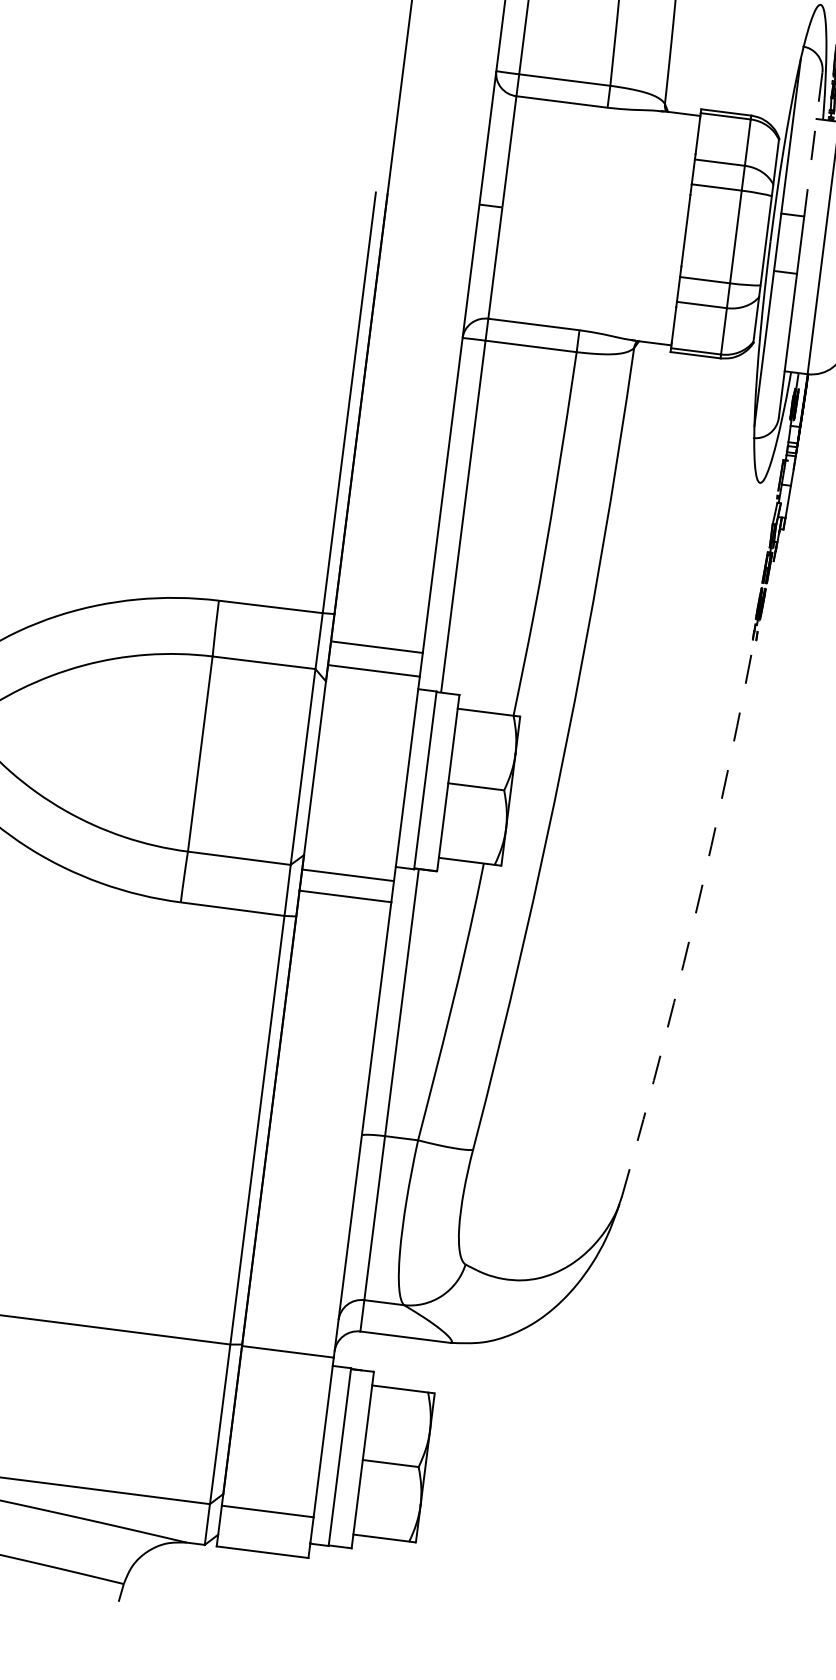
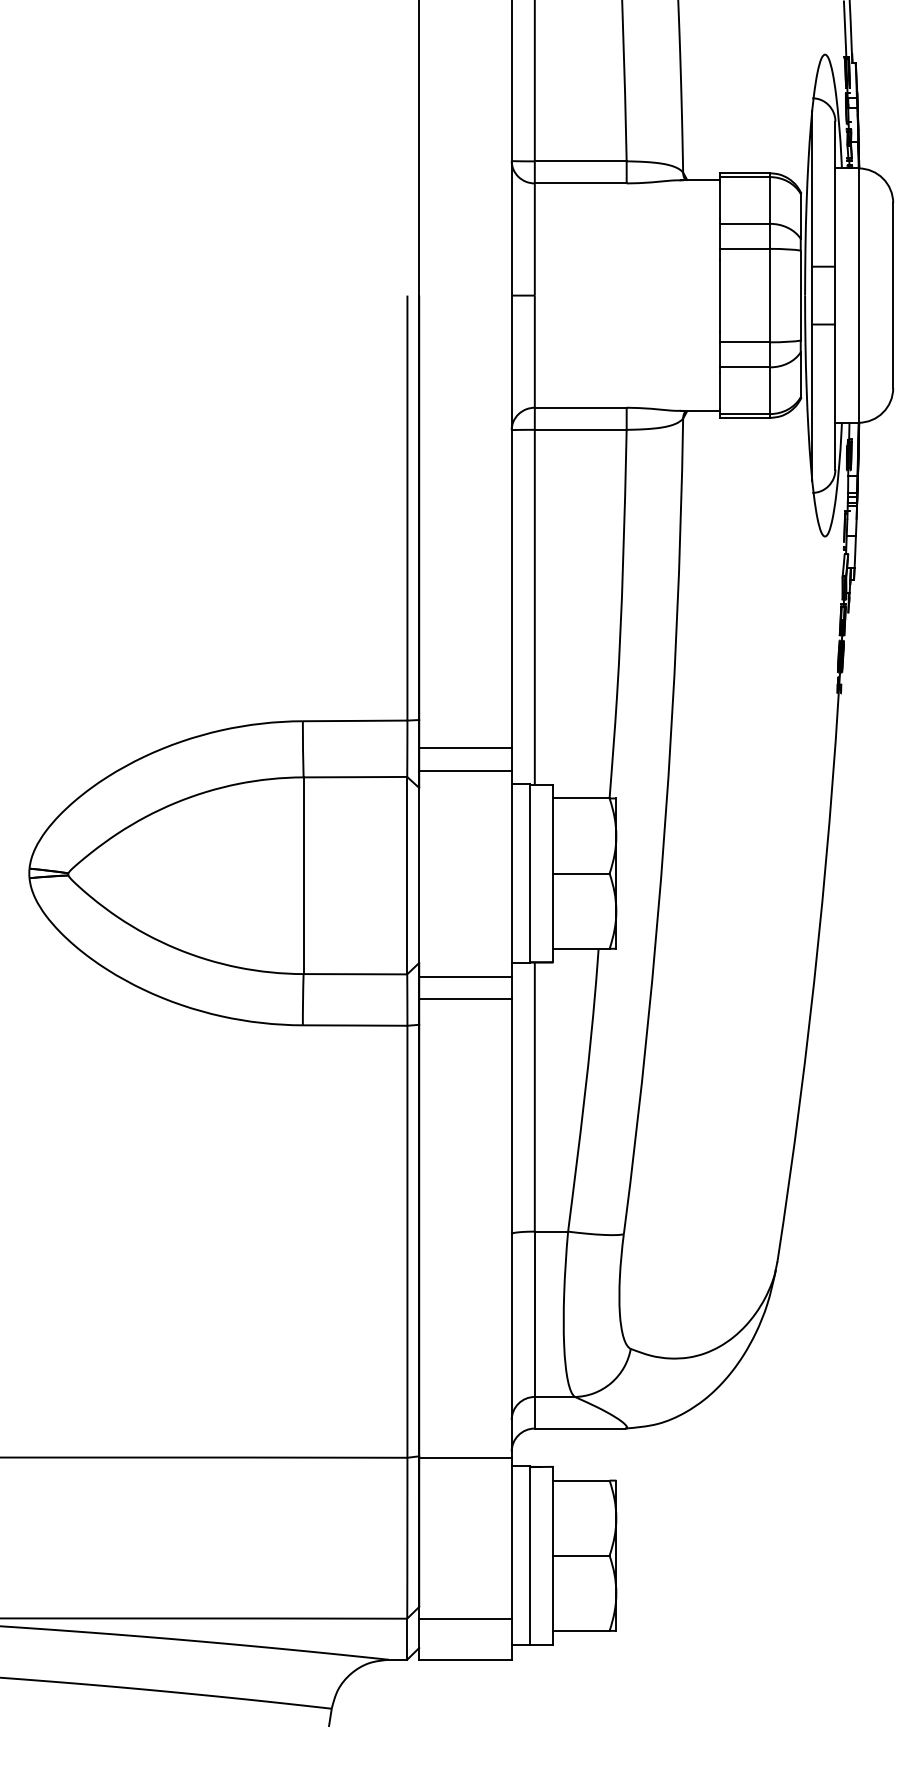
line: (813, 144) -> (835, 194), dashed -> solid
arc: (702, 884) -> (818, 942), dashed -> solid

